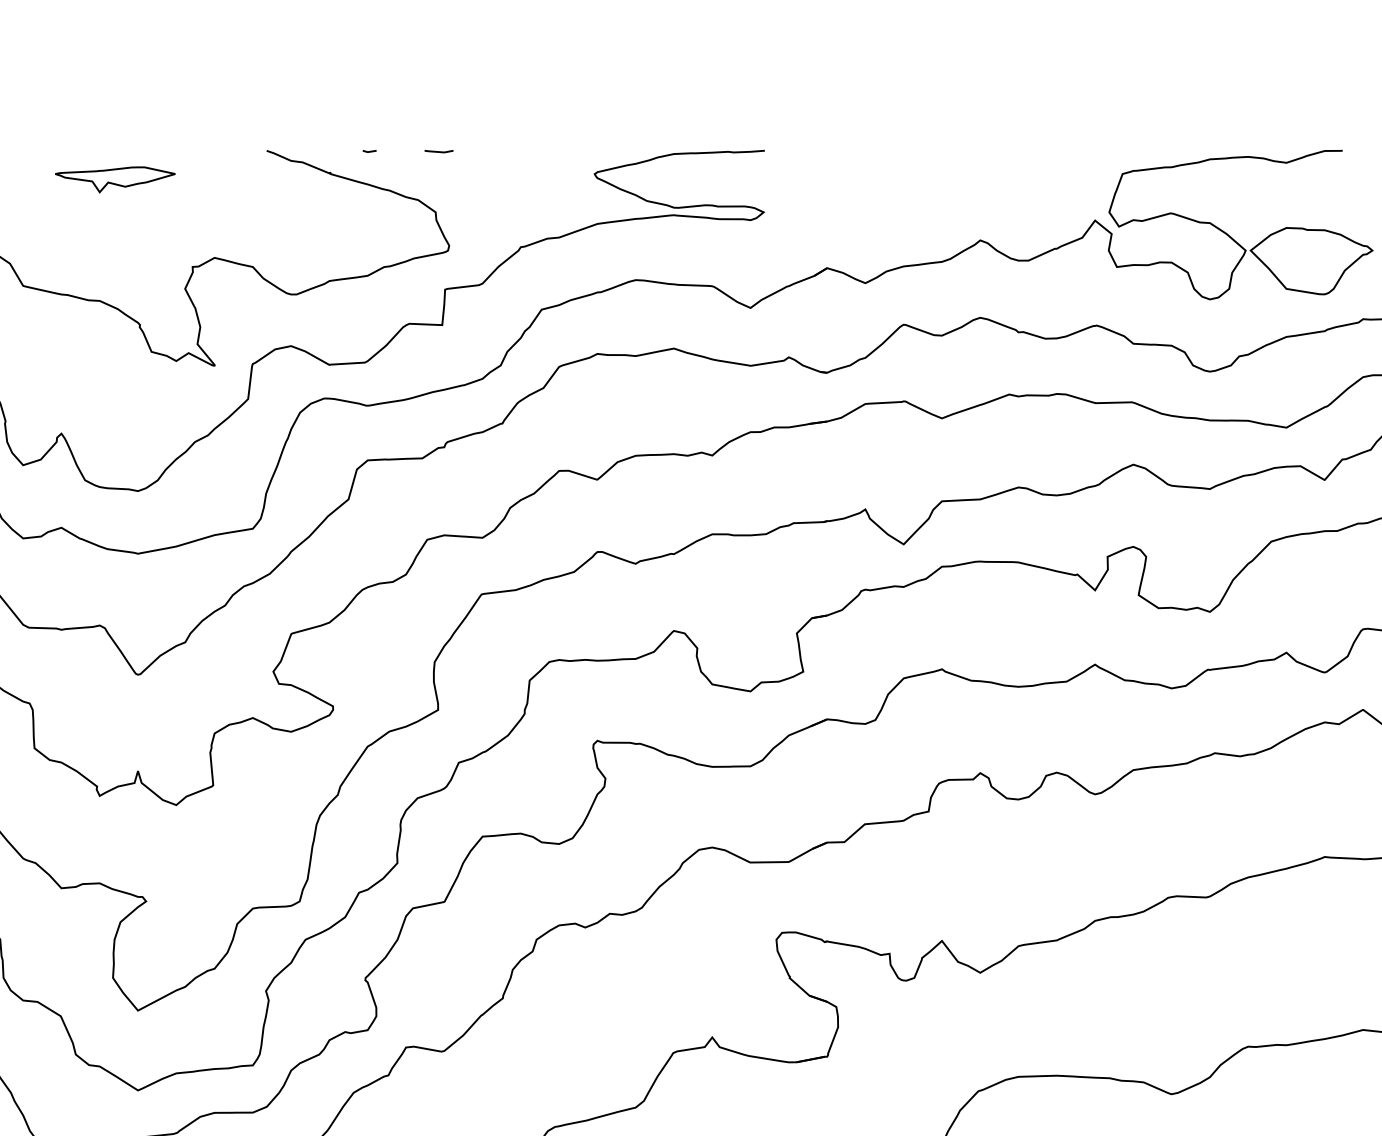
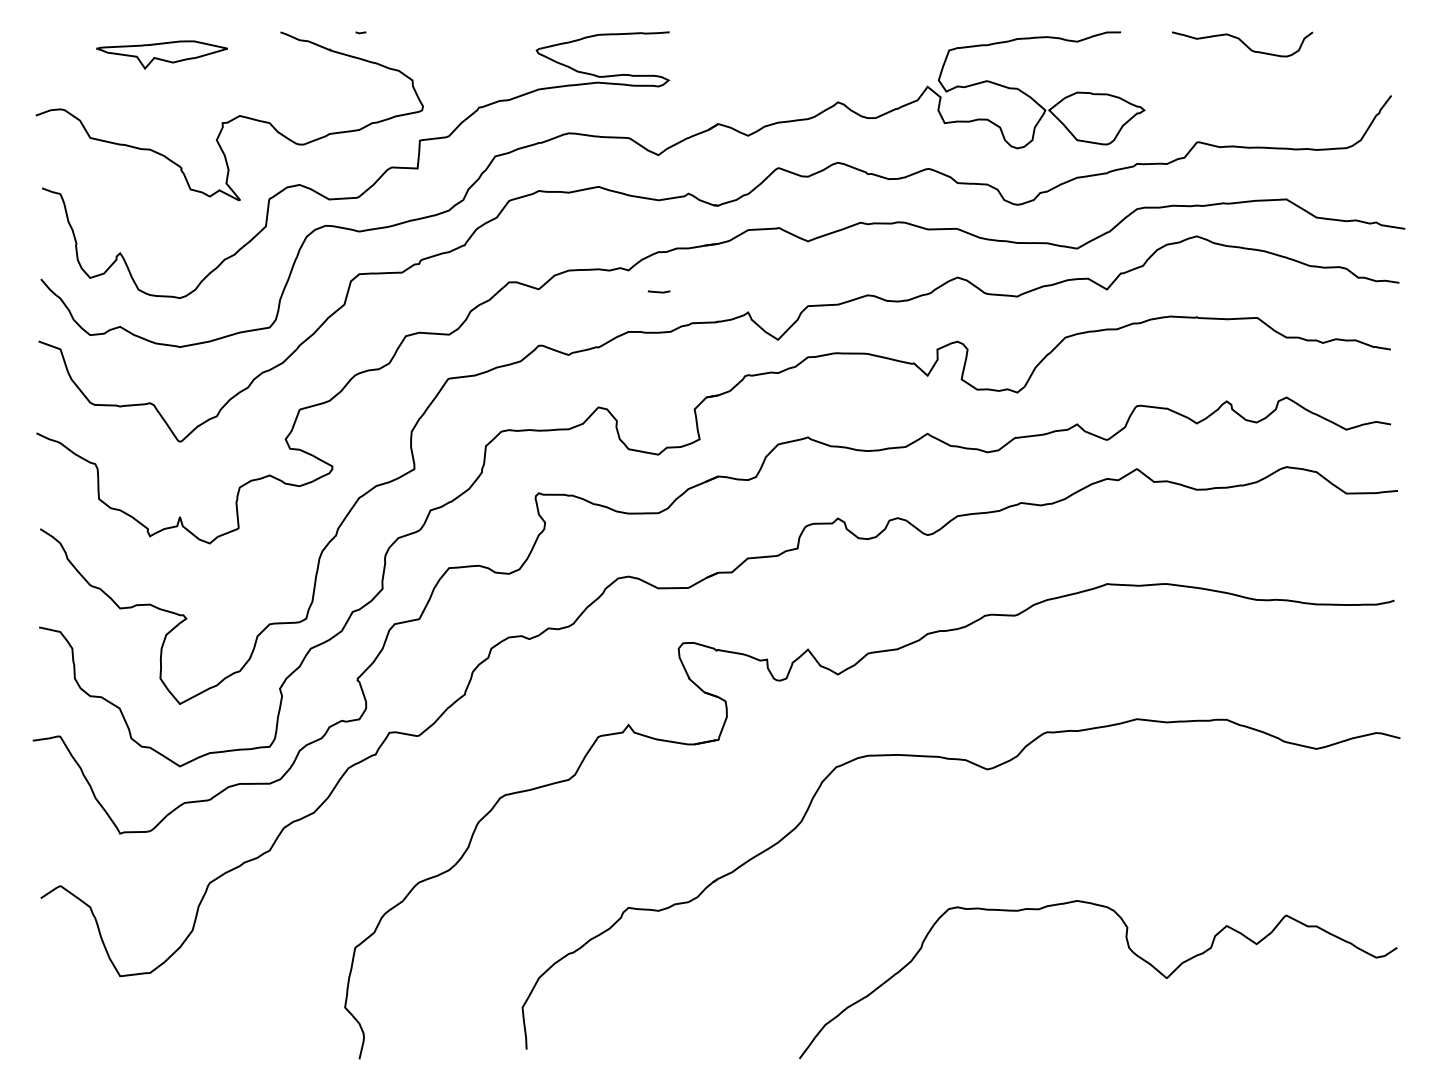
line: (438, 151) -> (658, 291), moved
part: (115, 179) -> (162, 54), size x1.4

